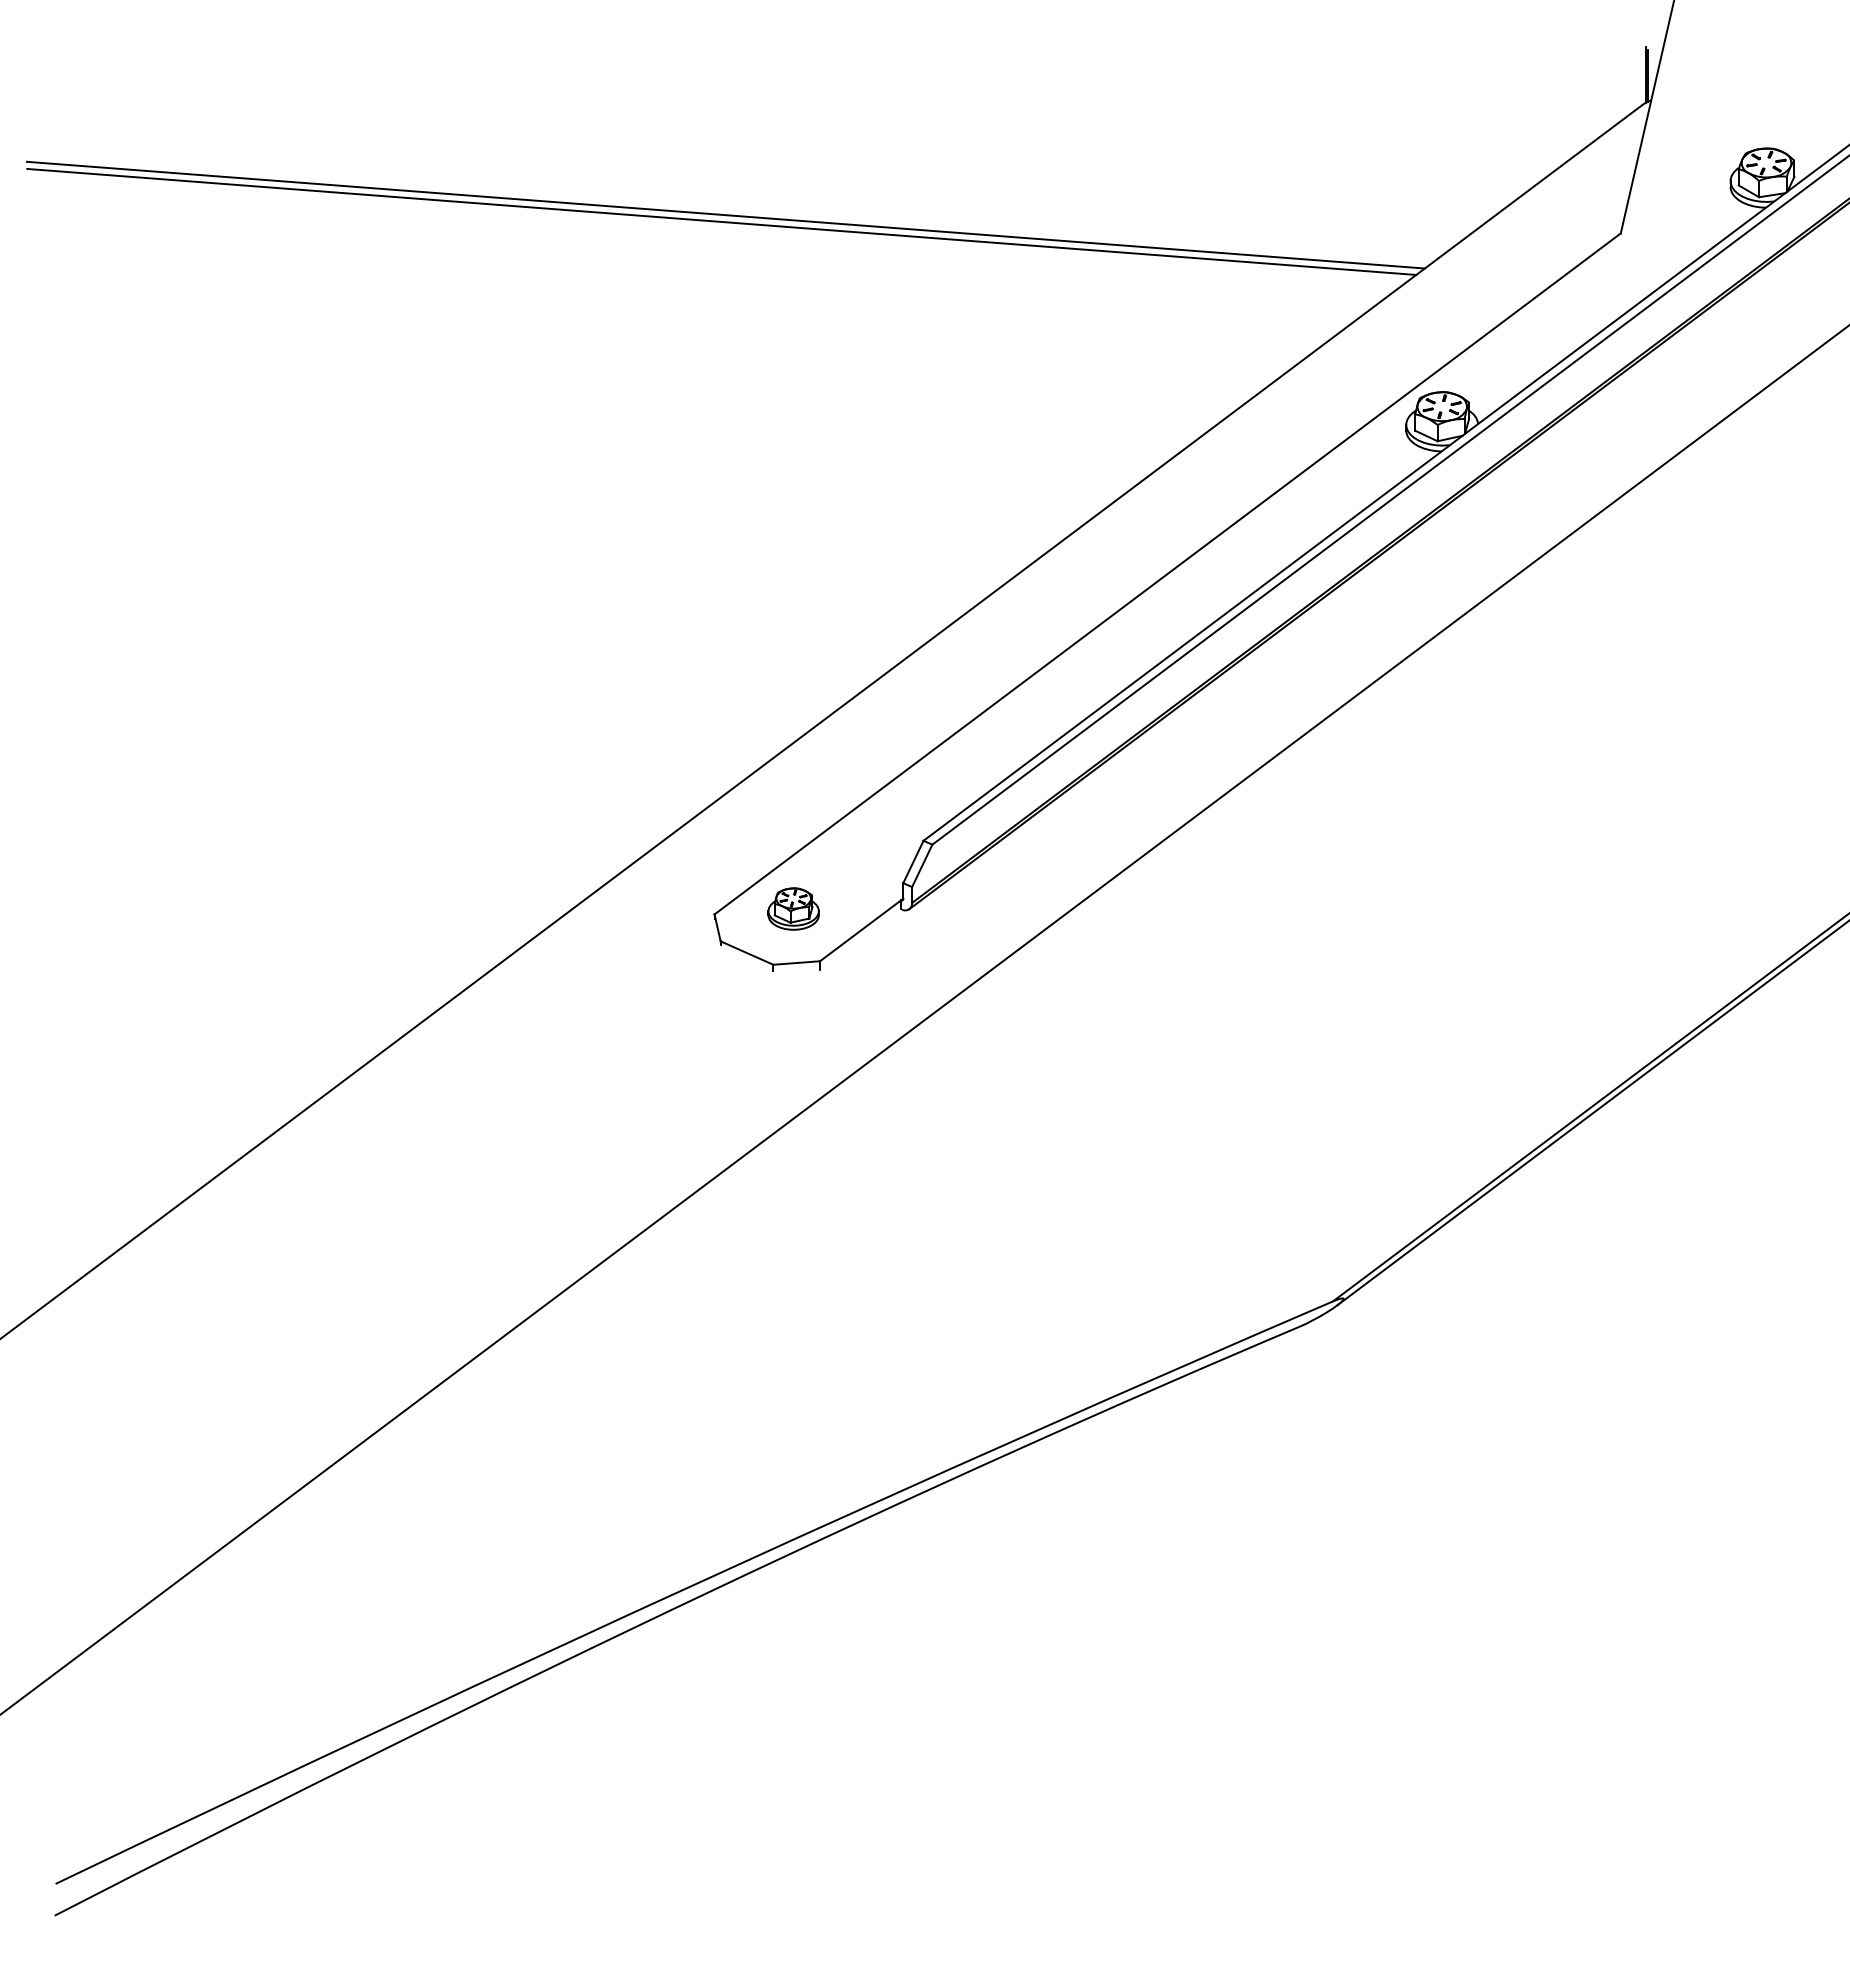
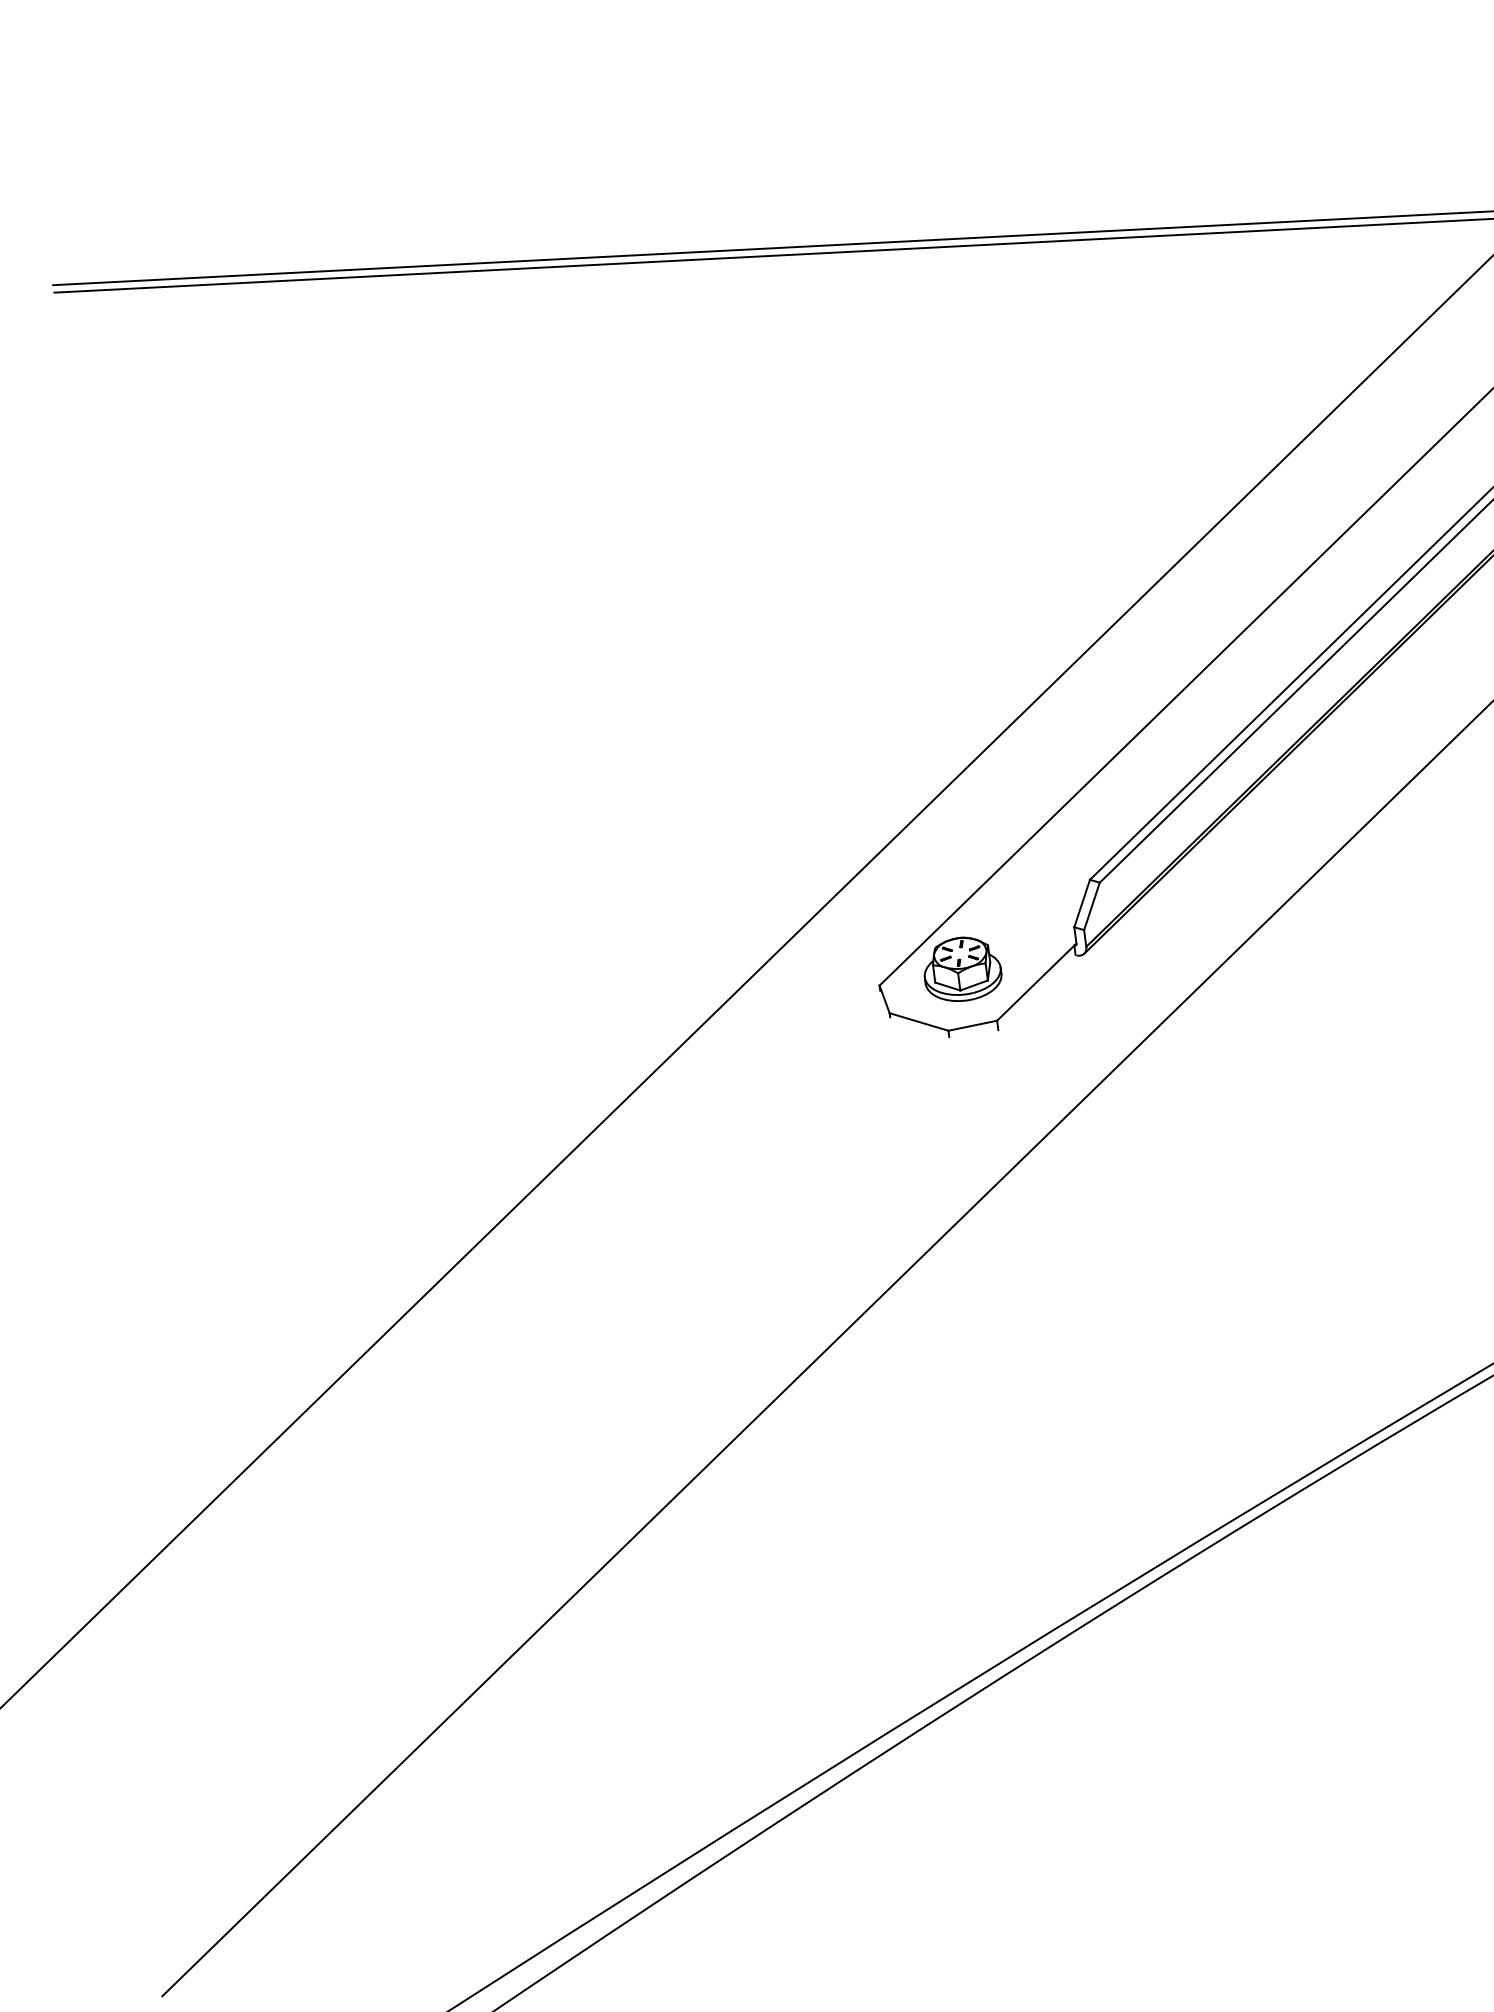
part: (793, 908) -> (962, 968), size x1.43

